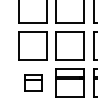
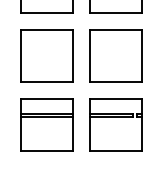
part: (32, 82) -> (45, 123), size x1.67

